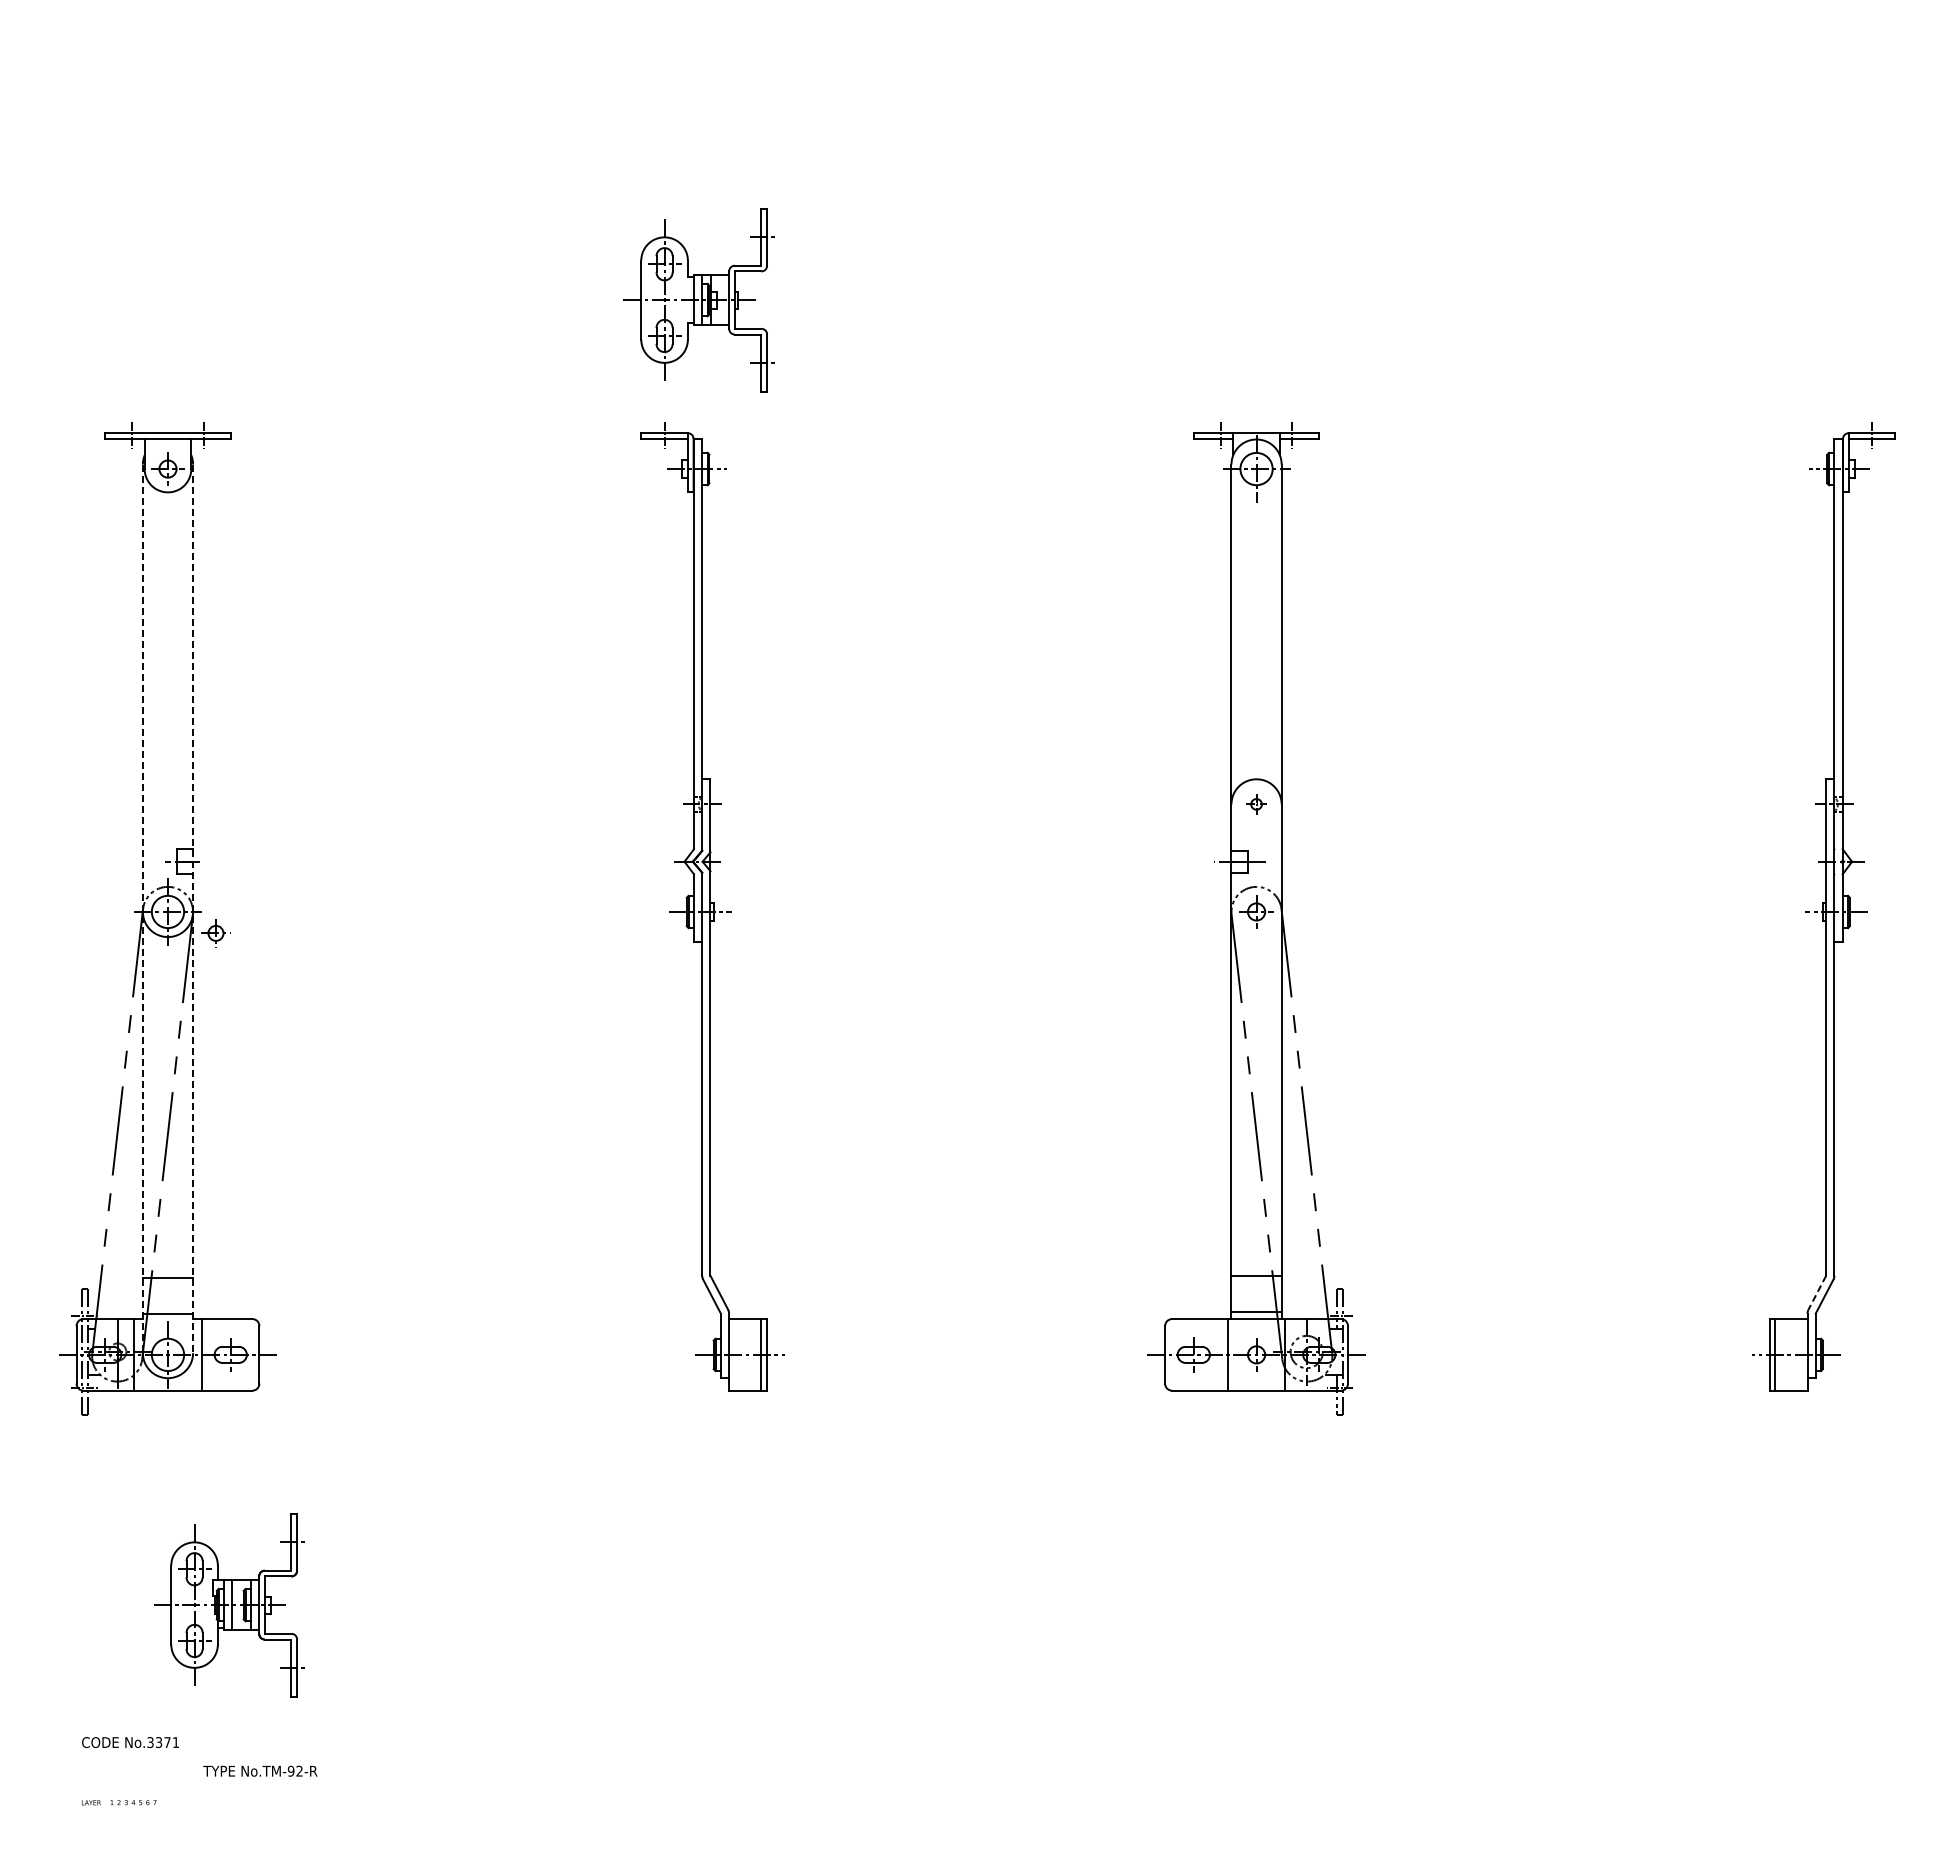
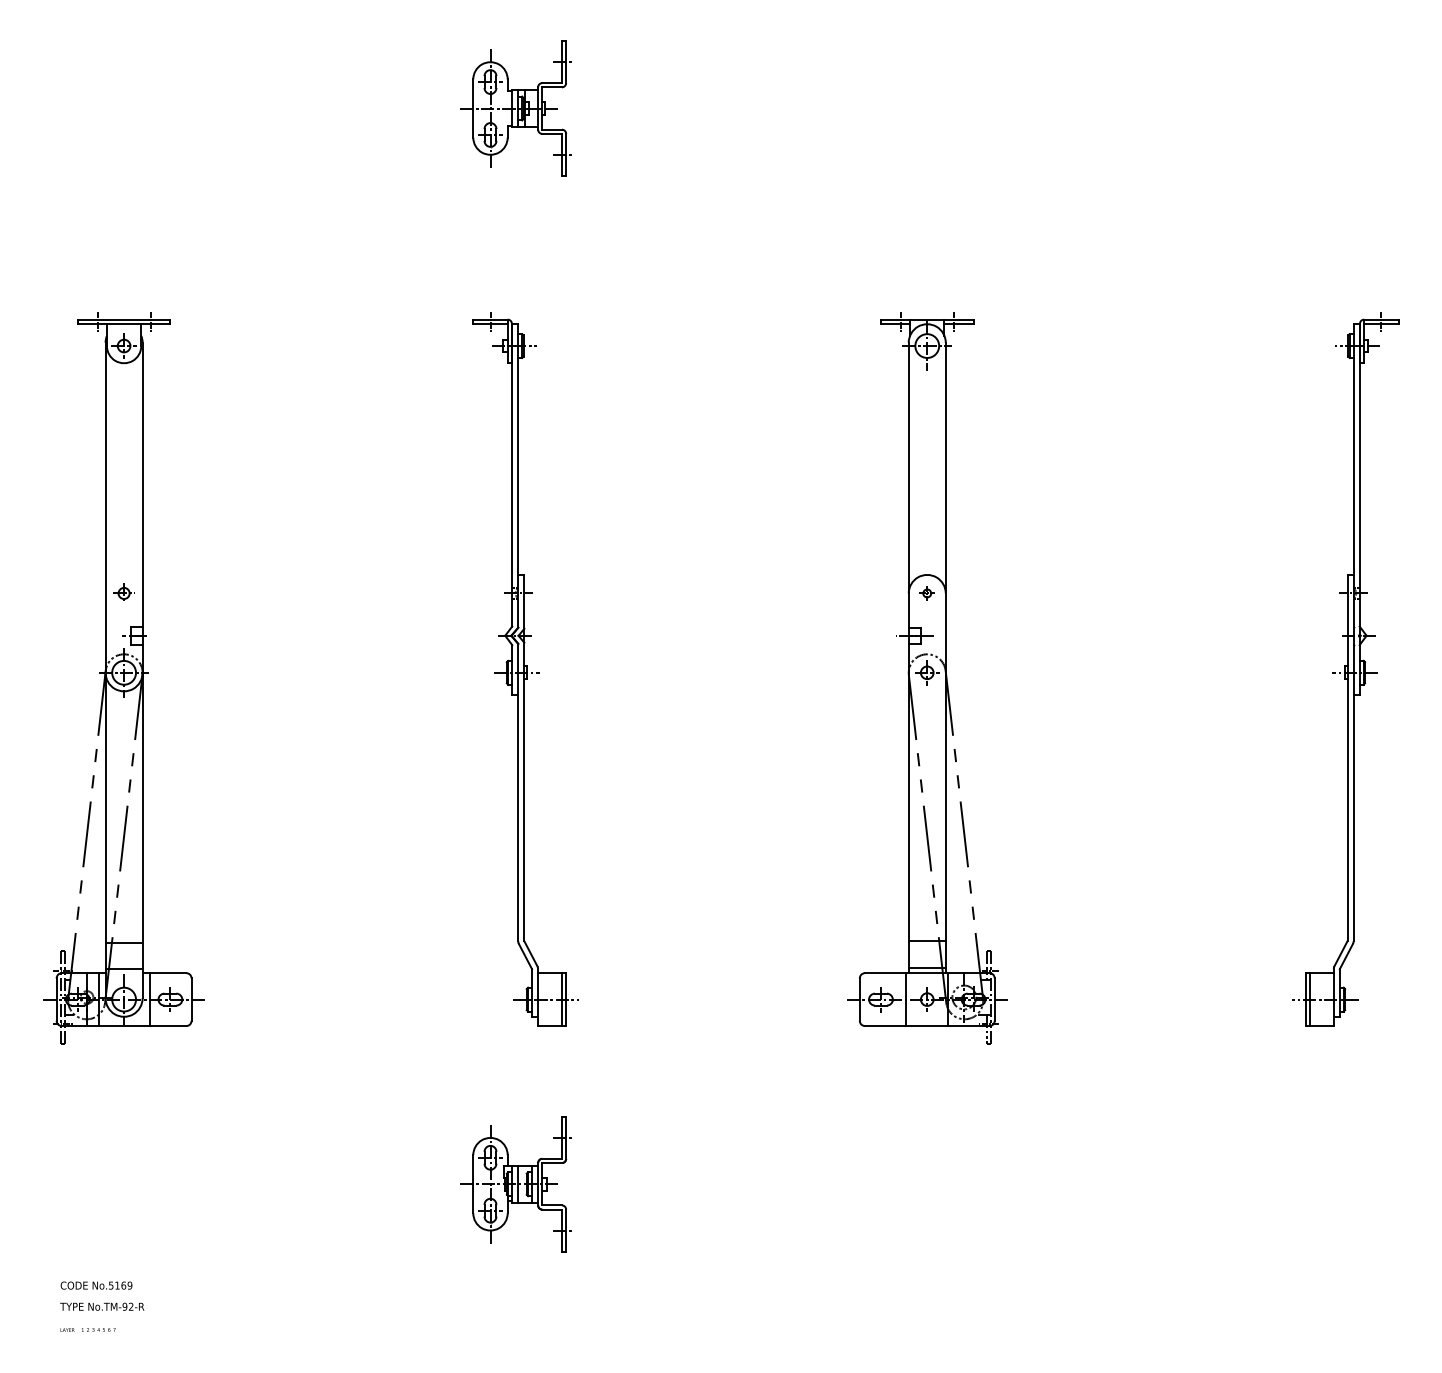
part: (698, 300) -> (515, 108), moved
line: (142, 909) -> (105, 671), dashed -> solid
line: (193, 909) -> (142, 671), dashed -> solid
part: (215, 933) -> (123, 593), moved
line: (1817, 1293) -> (1341, 954), dashed -> solid
part: (229, 1605) -> (516, 1184), moved
text: (163, 1742) -> (120, 1285), No.3371 -> No.5169
text: (260, 1770) -> (102, 1306), moved

